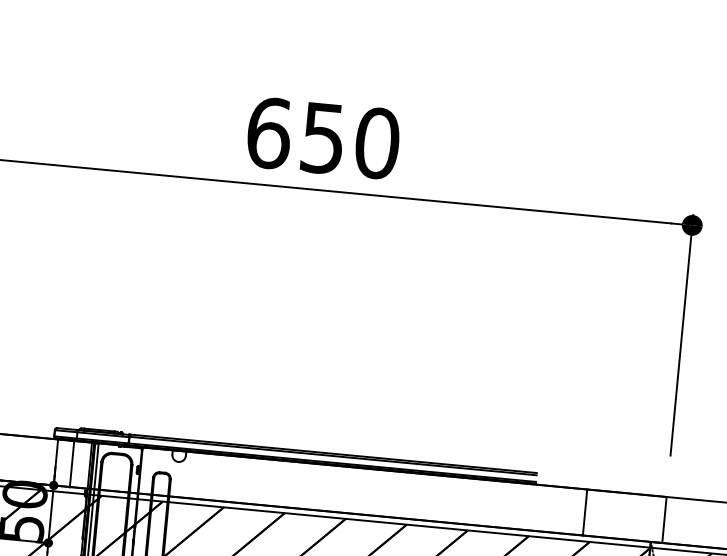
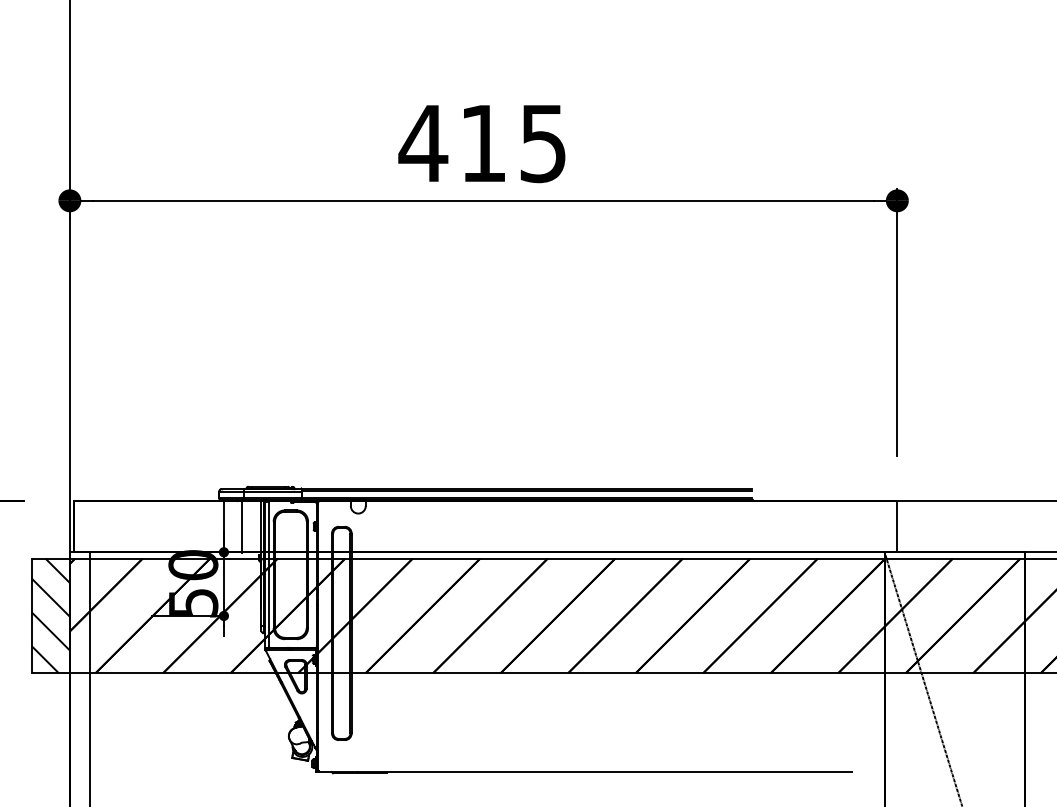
text: (322, 138) -> (482, 143), 650 -> 415
line: (585, 512) -> (809, 526), removed

